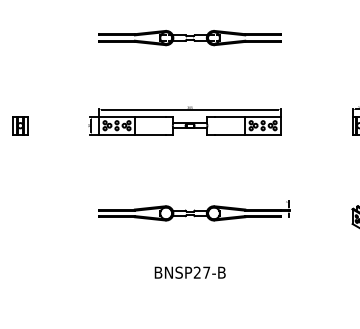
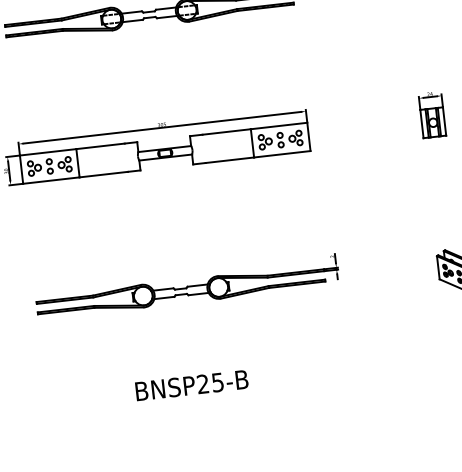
text: (206, 272) -> (217, 382), BNSP27-B -> BNSP25-B

